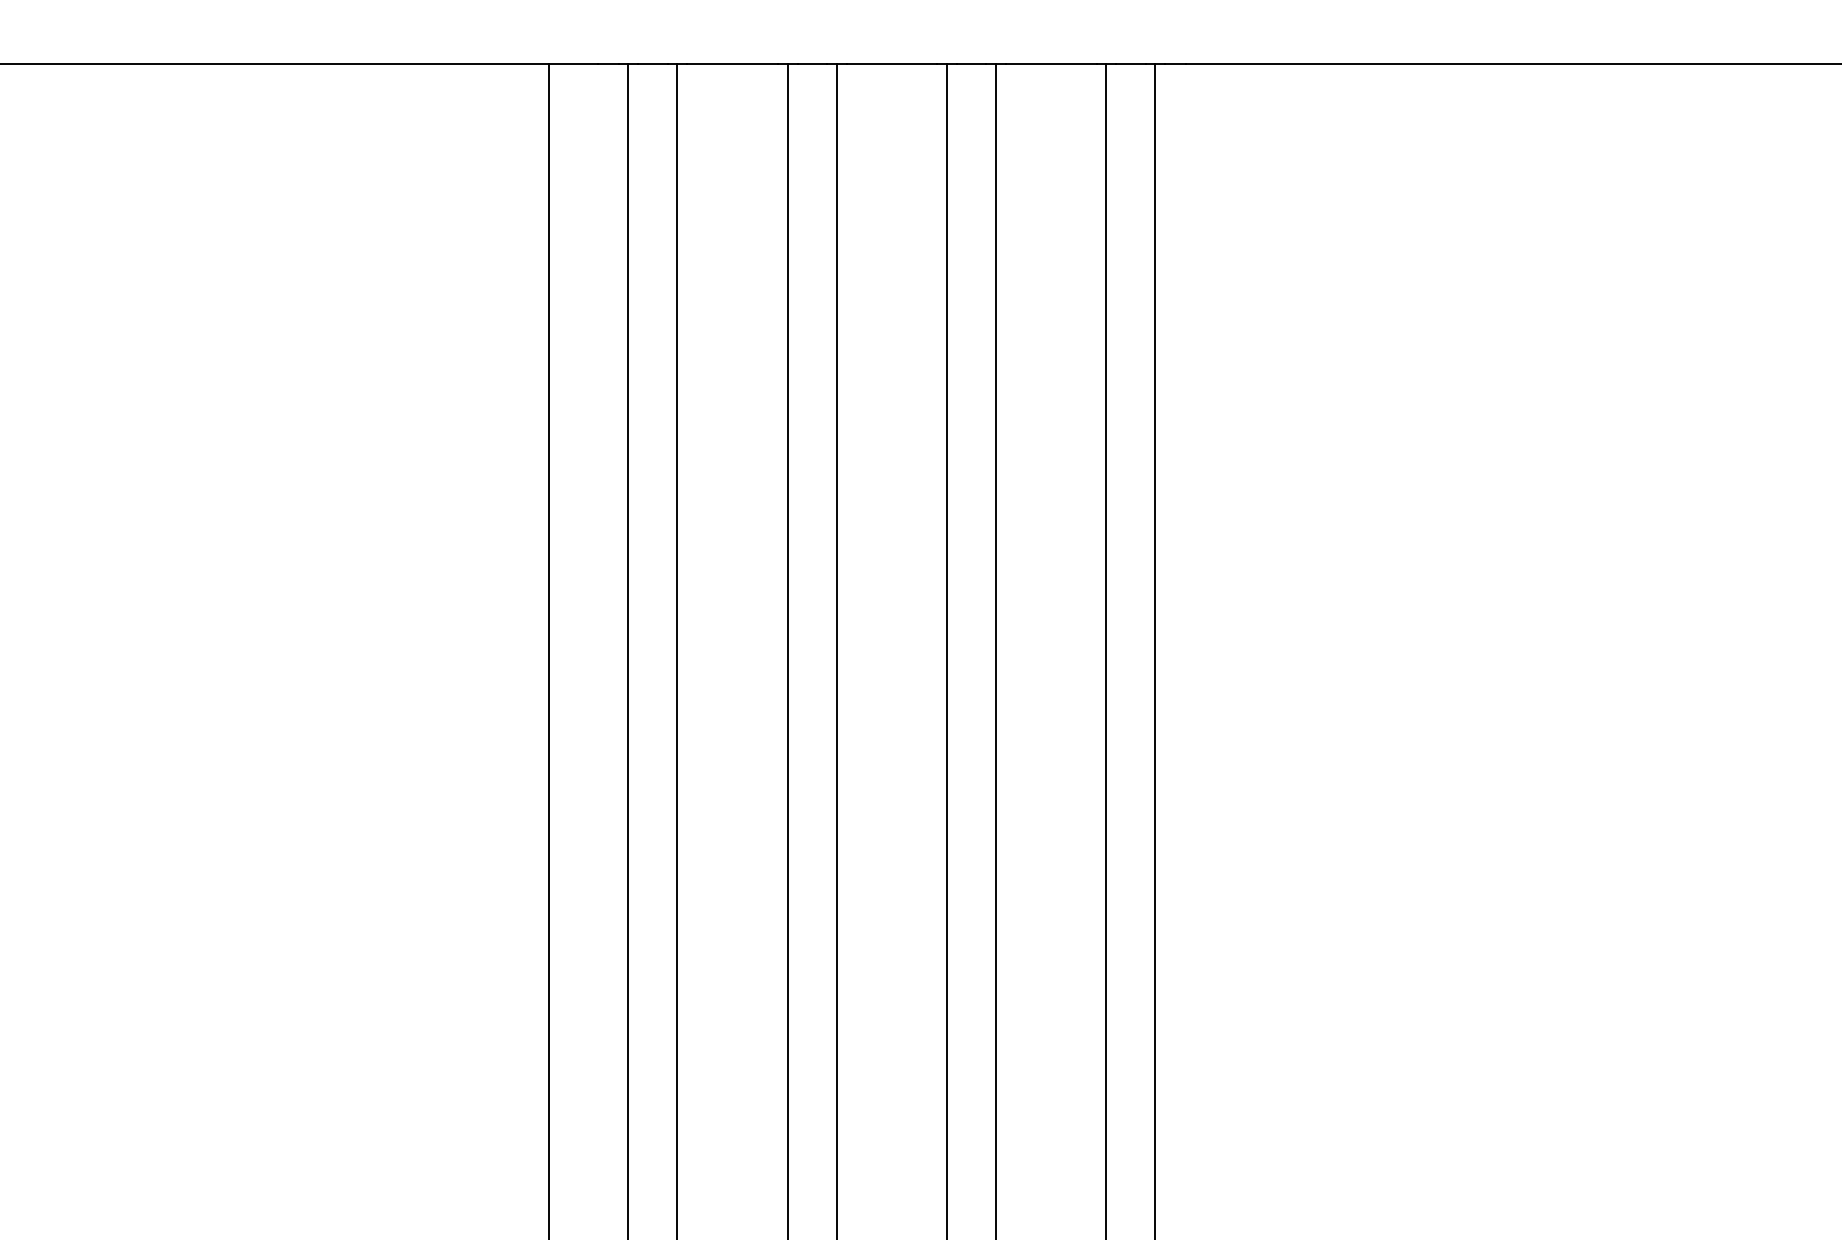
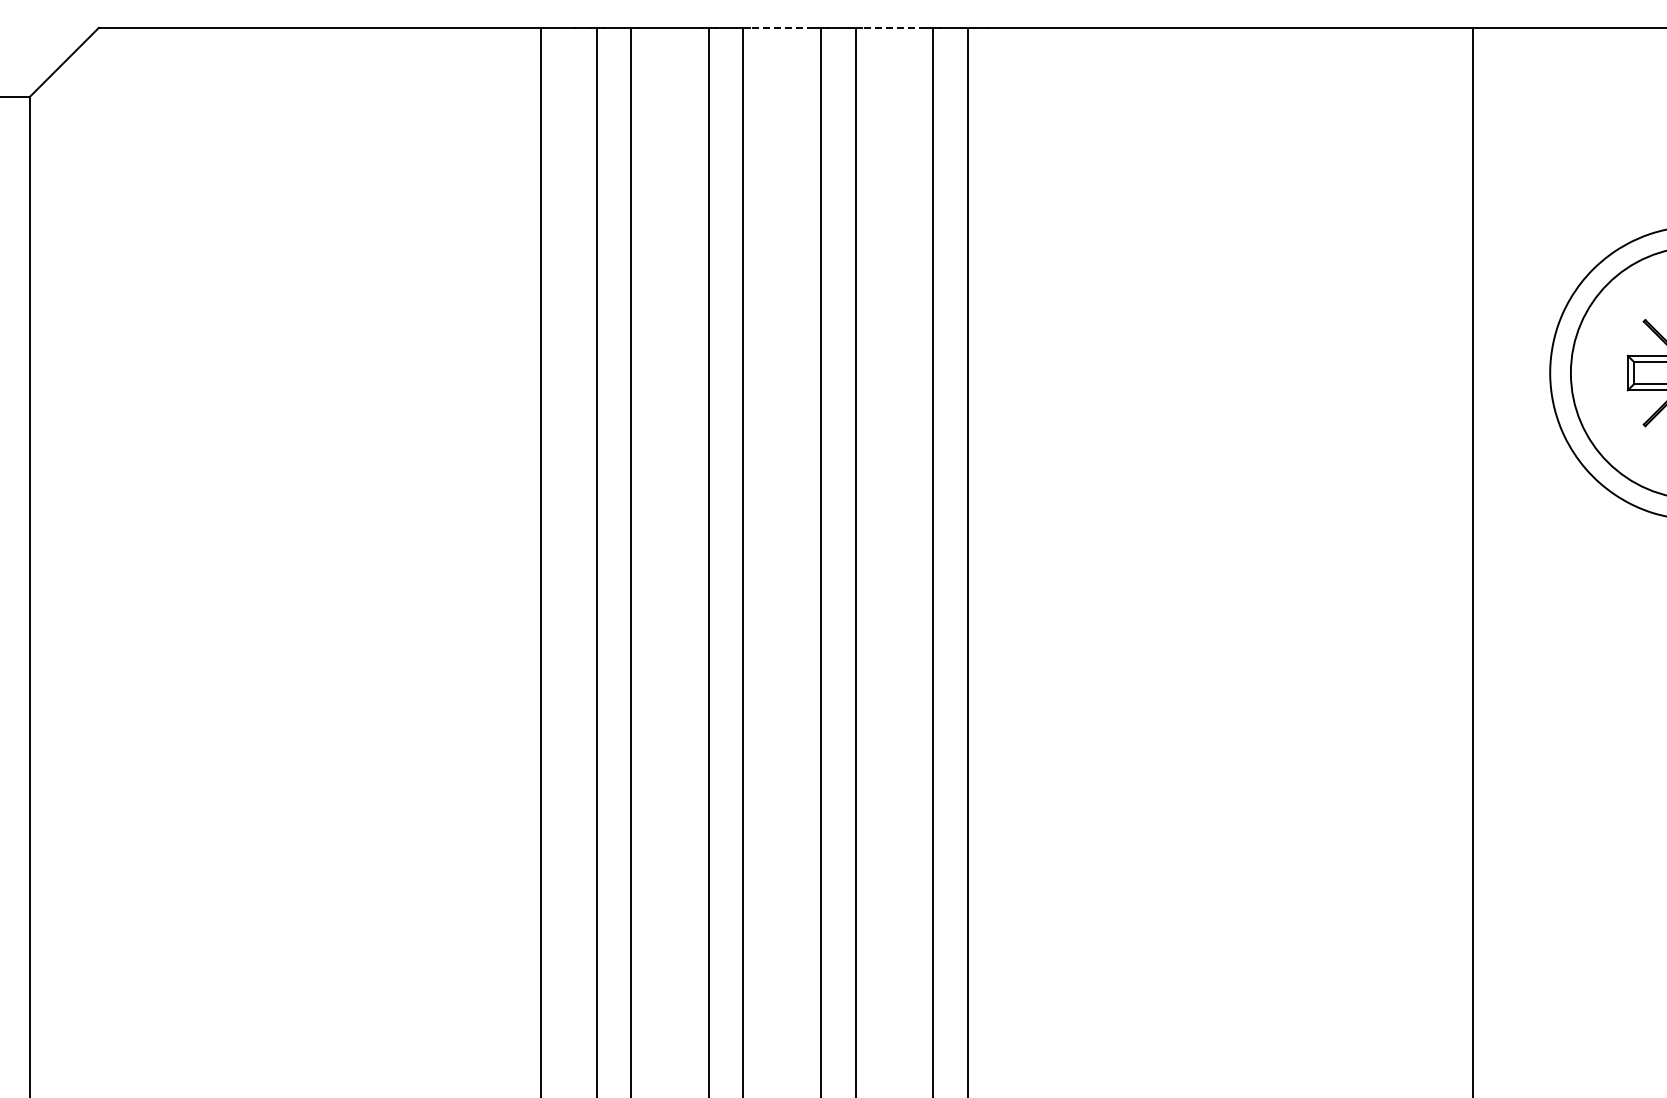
line: (892, 63) -> (782, 27), solid -> dashed
line: (1051, 63) -> (894, 27), solid -> dashed

